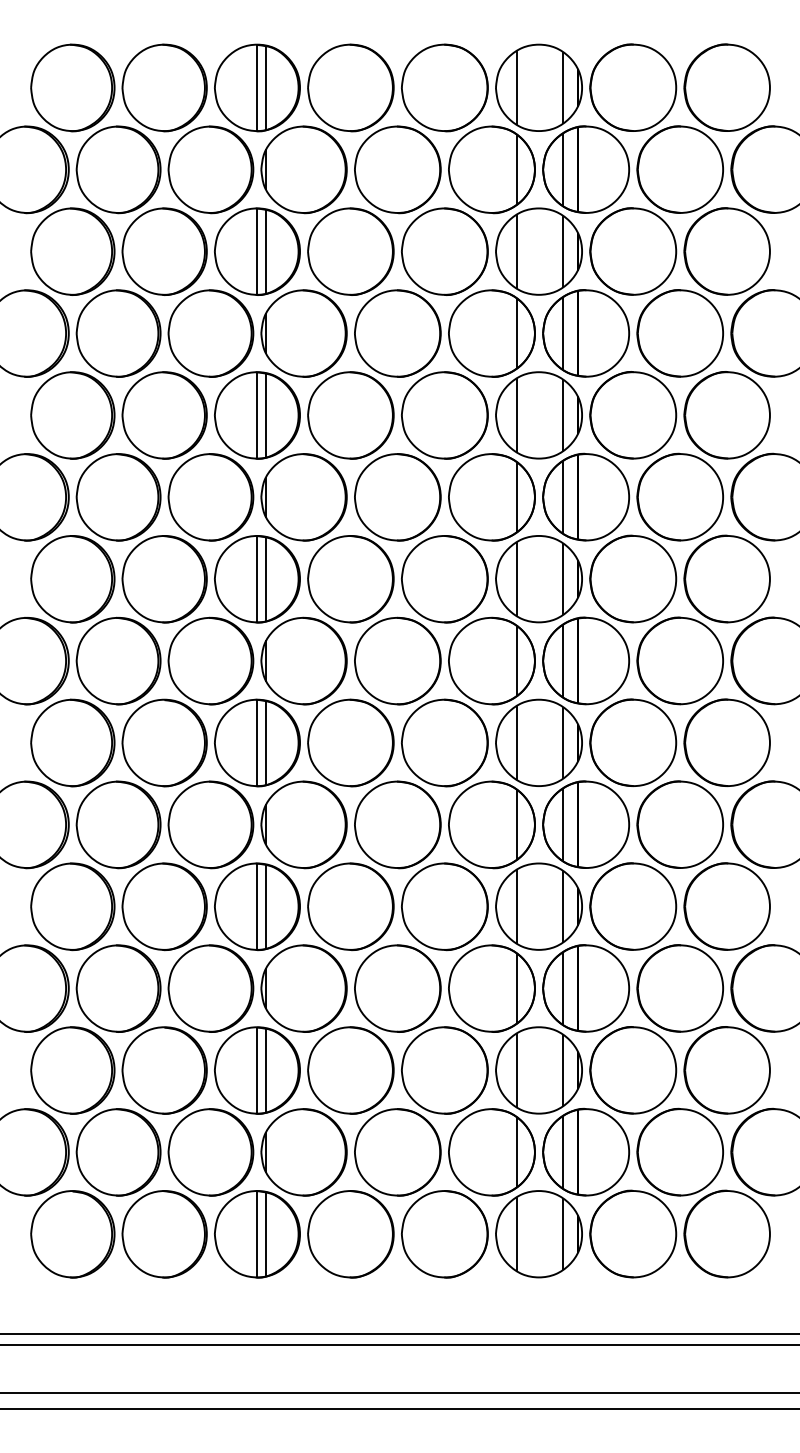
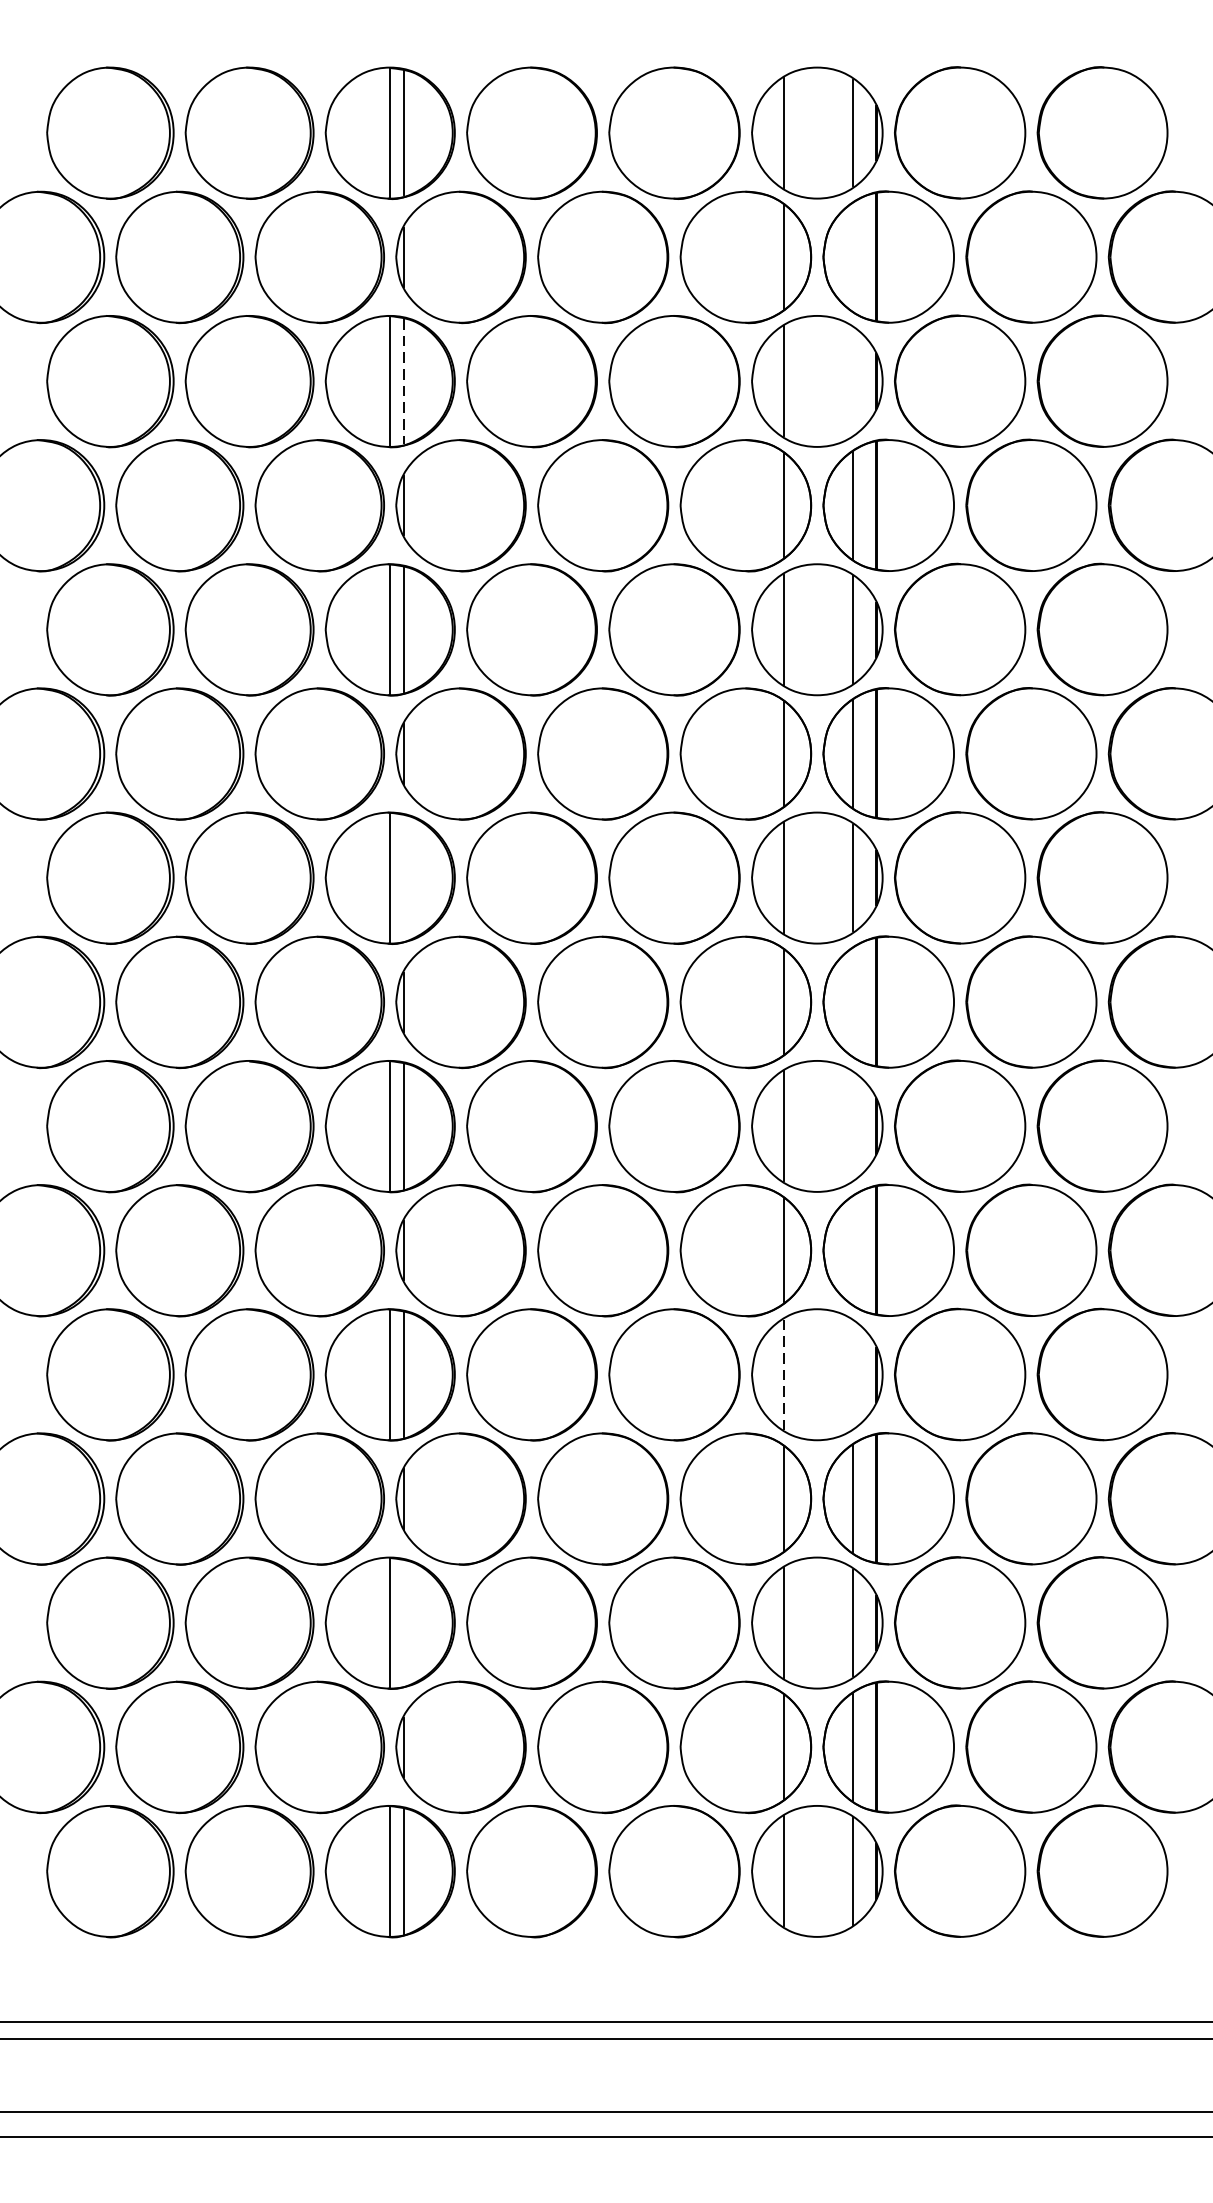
line: (562, 169) -> (852, 256), removed
line: (562, 251) -> (852, 381), removed
line: (266, 252) -> (404, 382), solid -> dashed
line: (266, 579) -> (404, 878), removed
line: (562, 660) -> (852, 1001), removed
line: (562, 742) -> (852, 1125), removed
line: (562, 824) -> (852, 1250), removed
line: (562, 906) -> (852, 1374), removed
line: (516, 907) -> (783, 1375), solid -> dashed
line: (266, 1070) -> (404, 1623), removed

